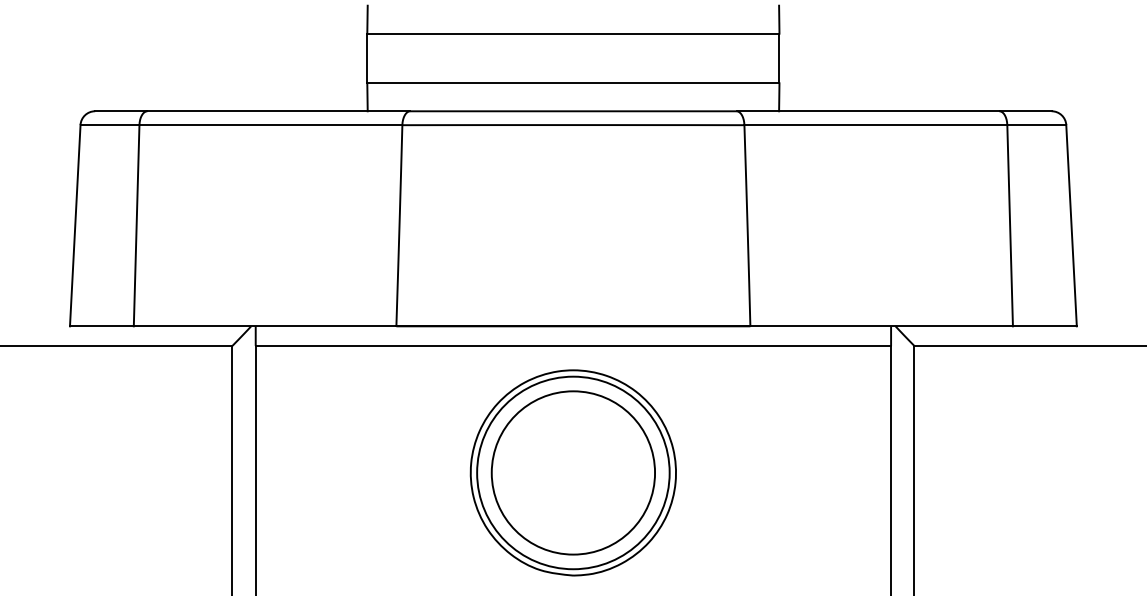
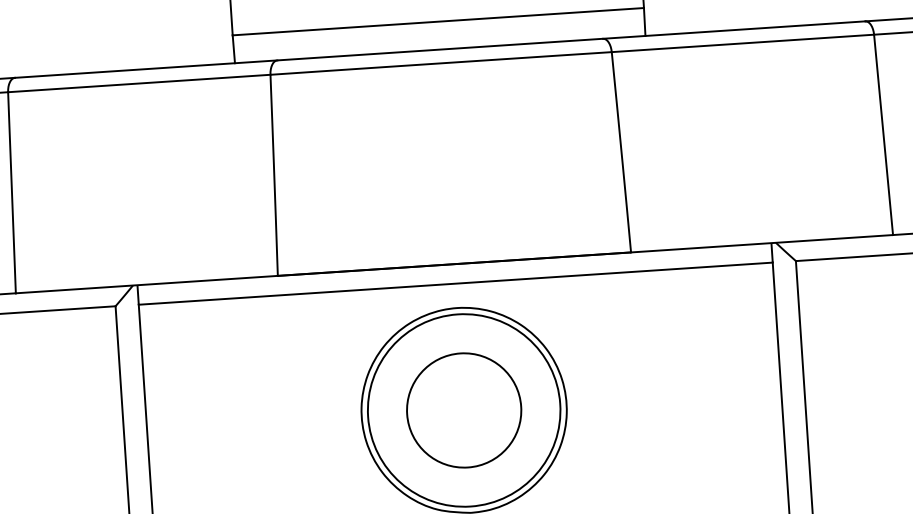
circle: (573, 472) -> (464, 410), size x0.7

